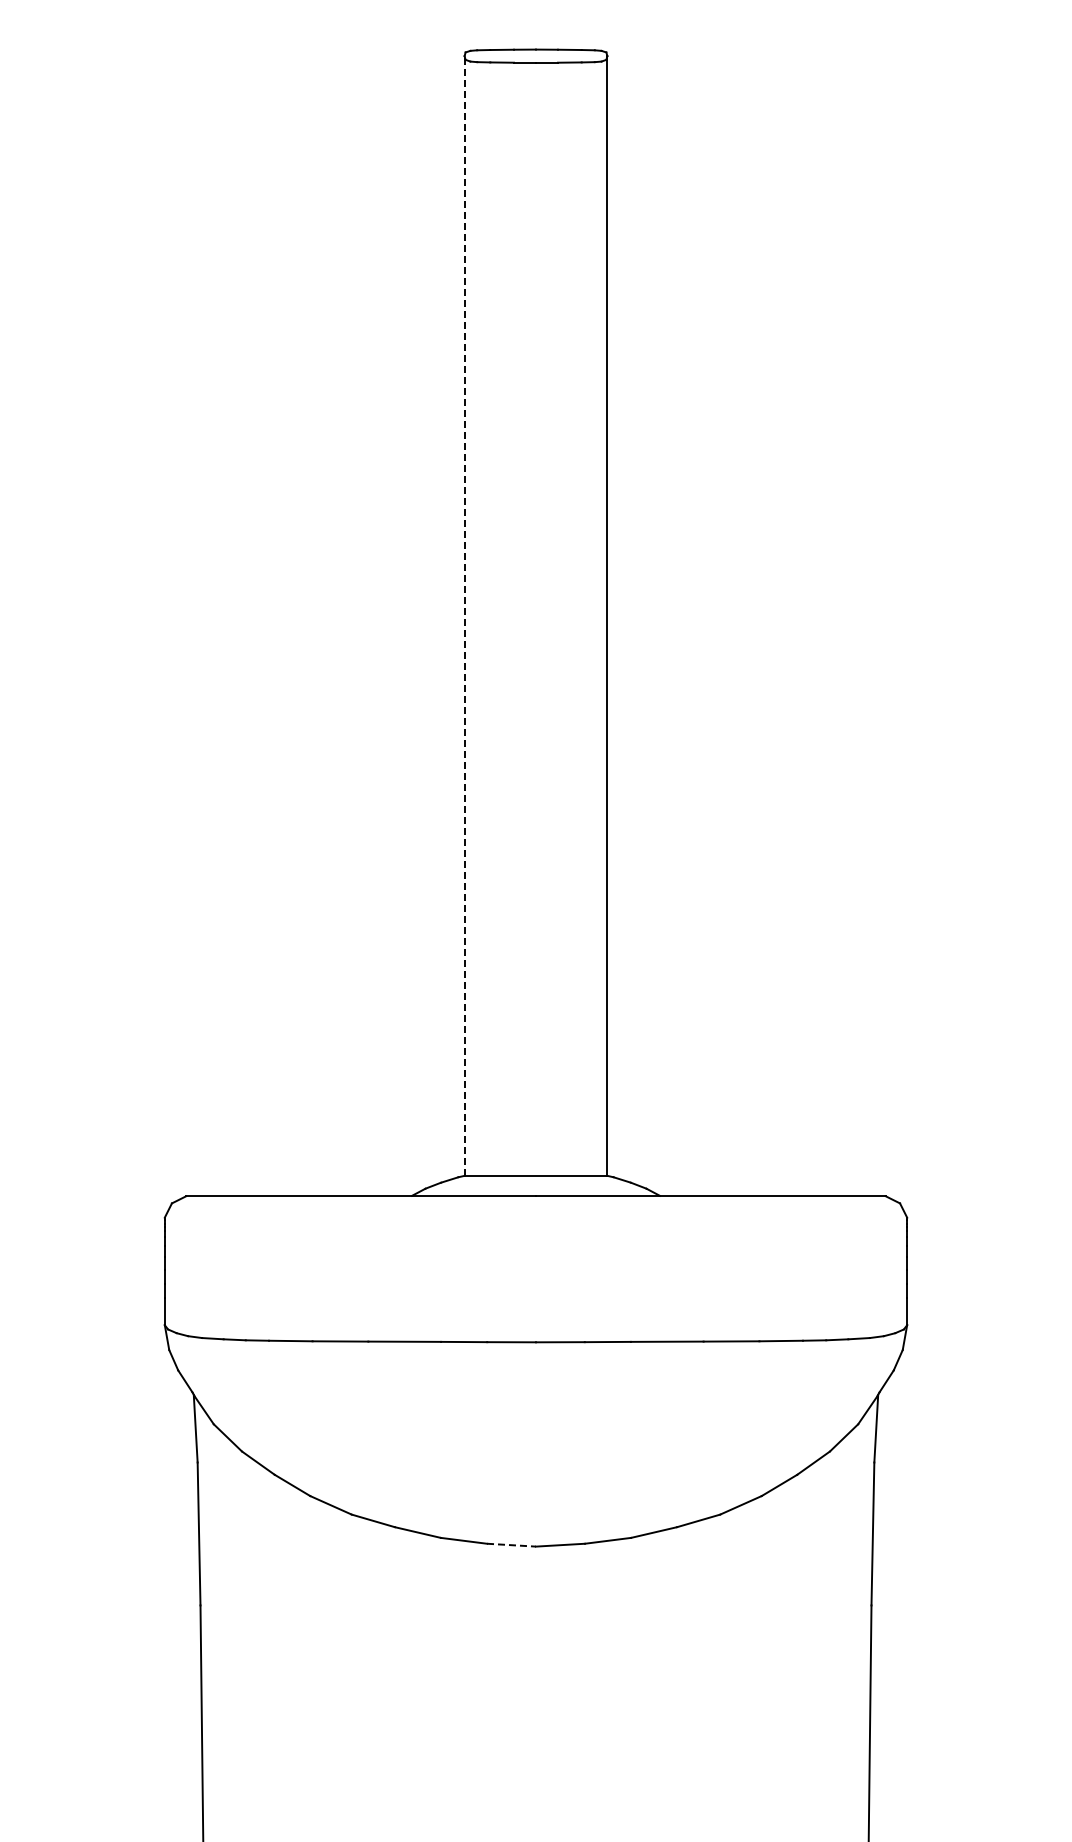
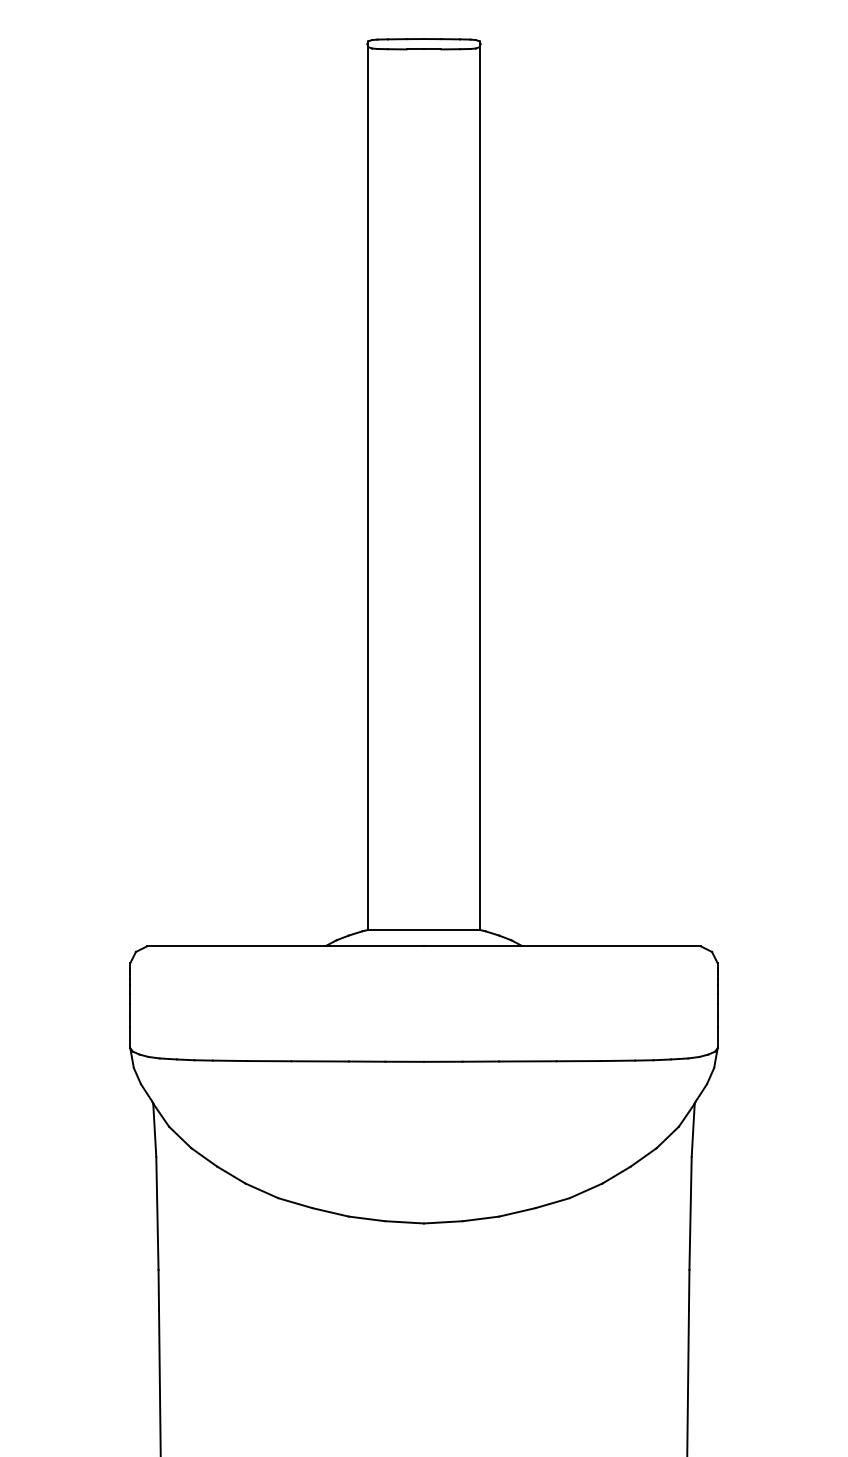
line: (464, 616) -> (367, 487), dashed -> solid
line: (511, 1545) -> (404, 1222), dashed -> solid

